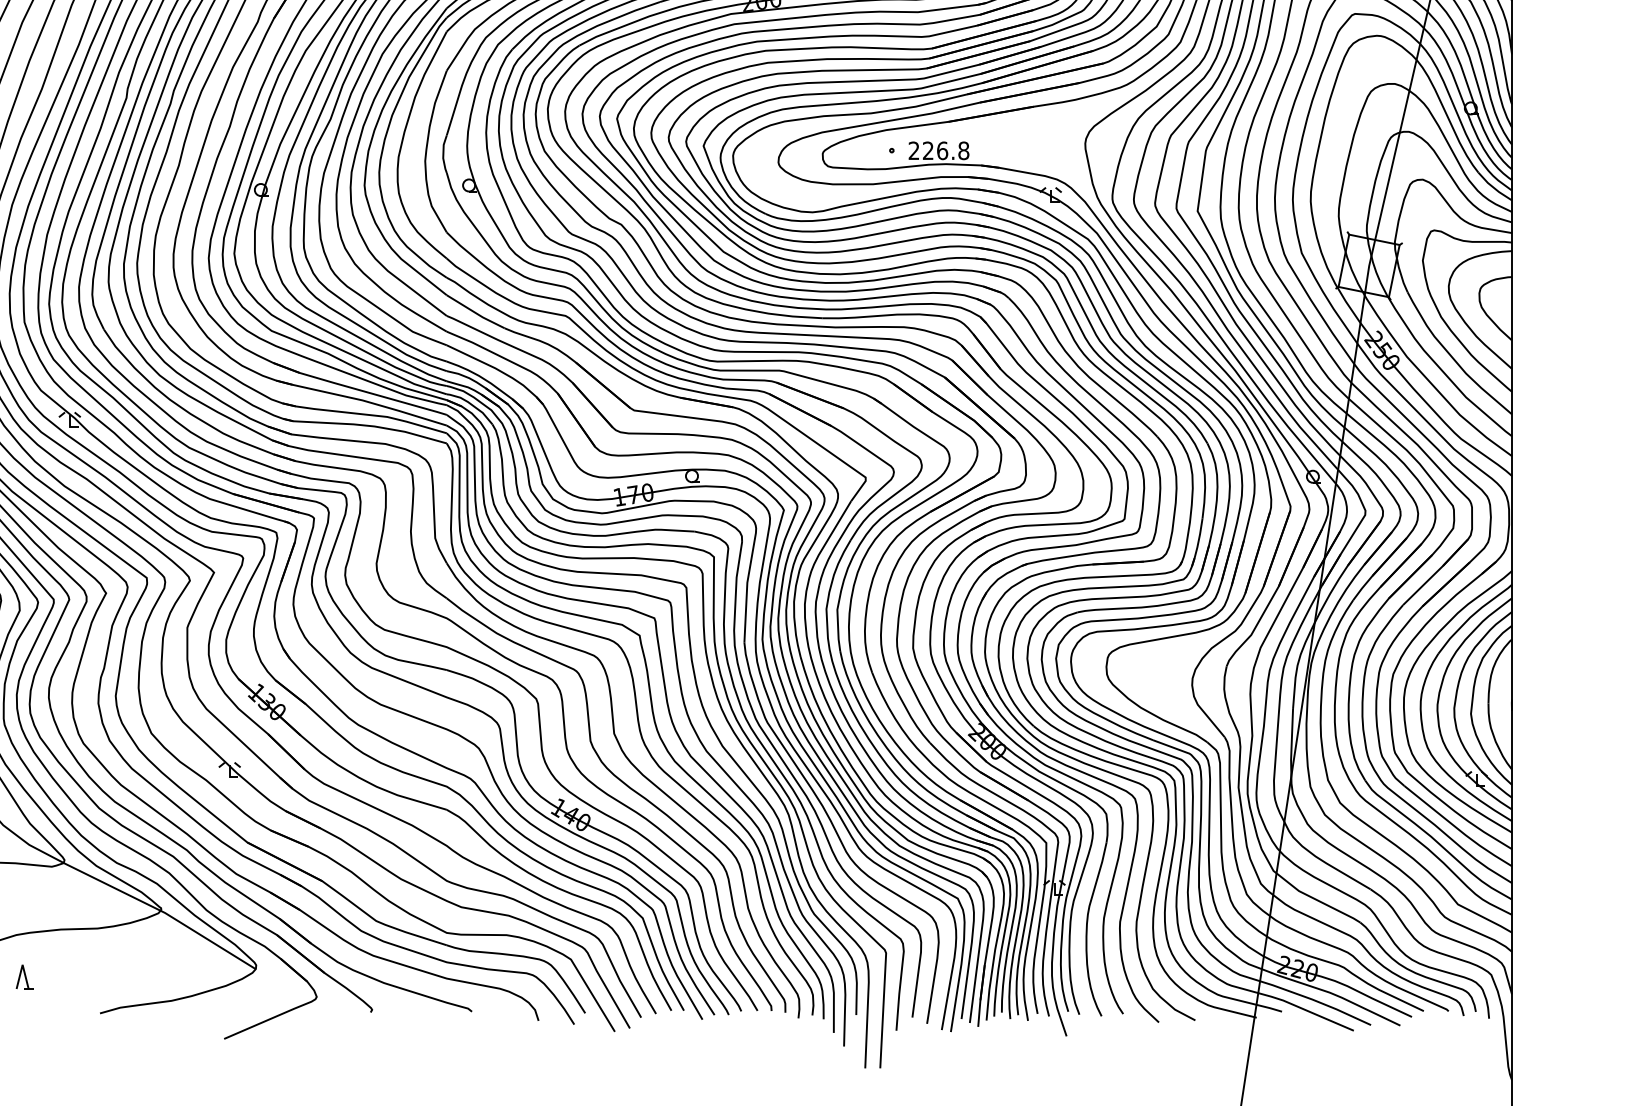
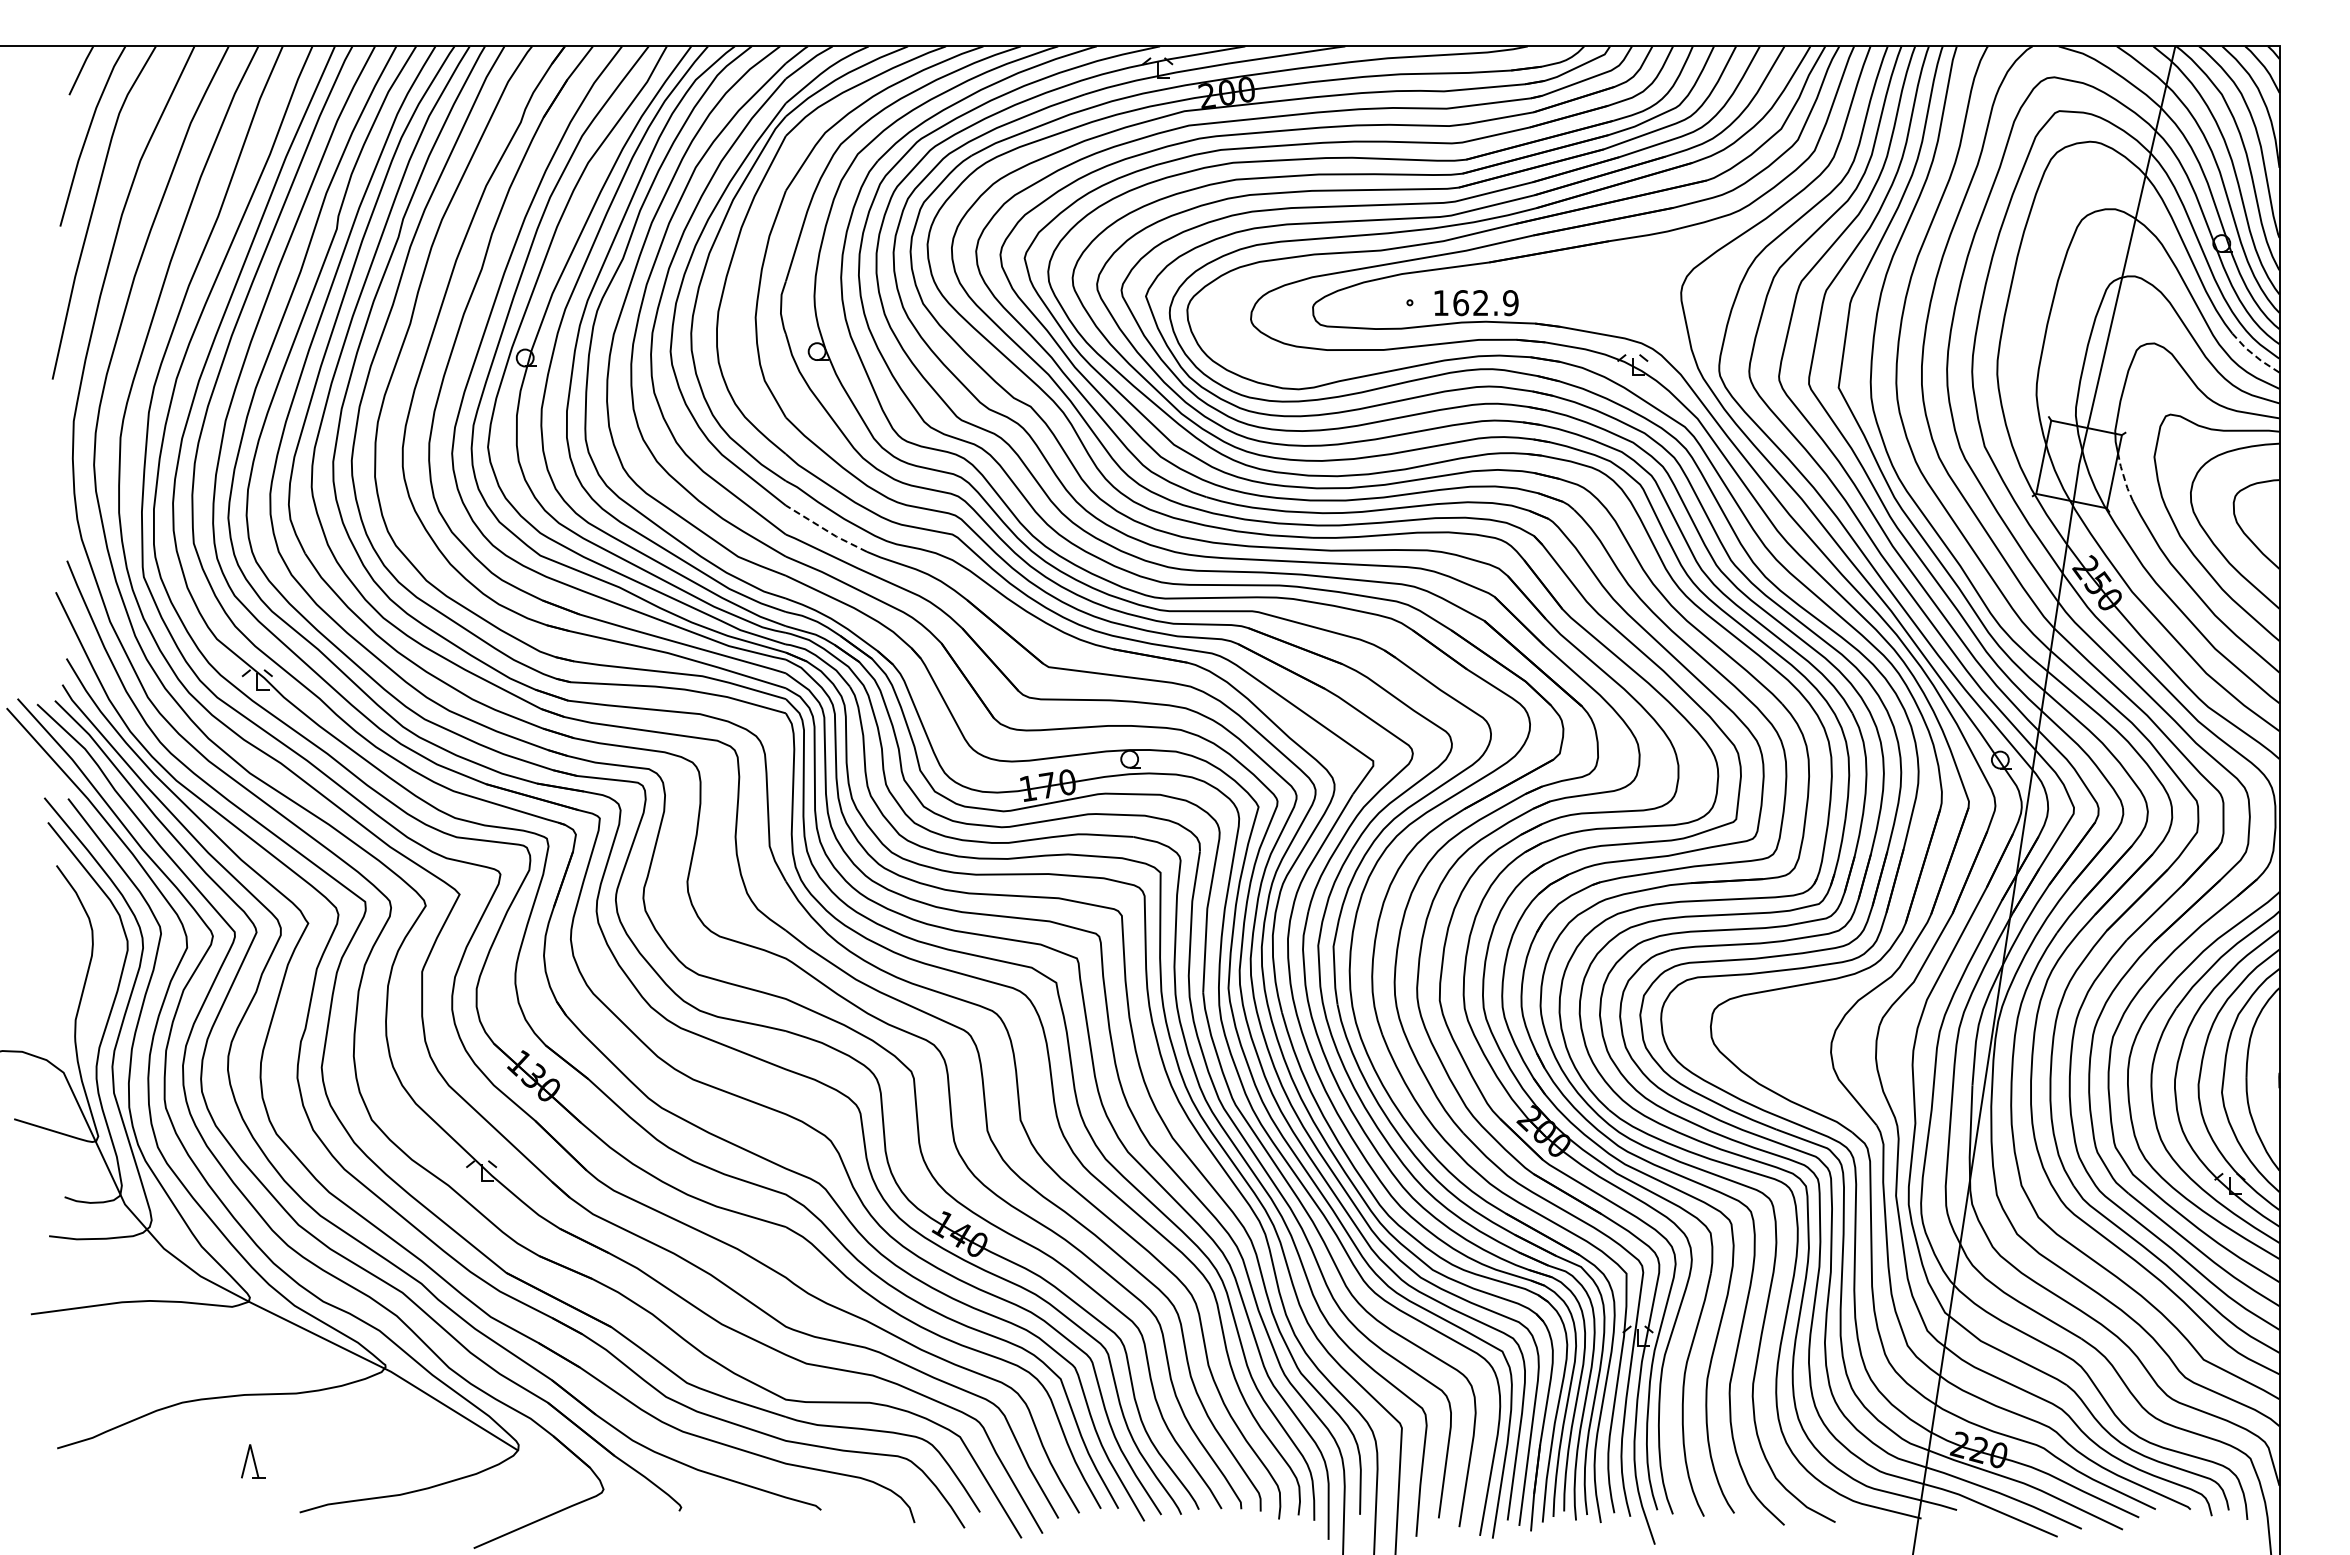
text: (938, 151) -> (1475, 303), 226.8 -> 162.9
line: (1493, 187) -> (2253, 354), solid -> dashed
line: (1401, 275) -> (2124, 478), solid -> dashed
line: (475, 313) -> (826, 530), solid -> dashed
part: (25, 977) -> (253, 1461), moved

